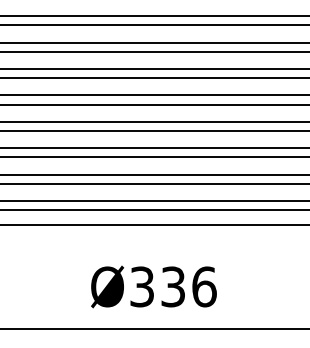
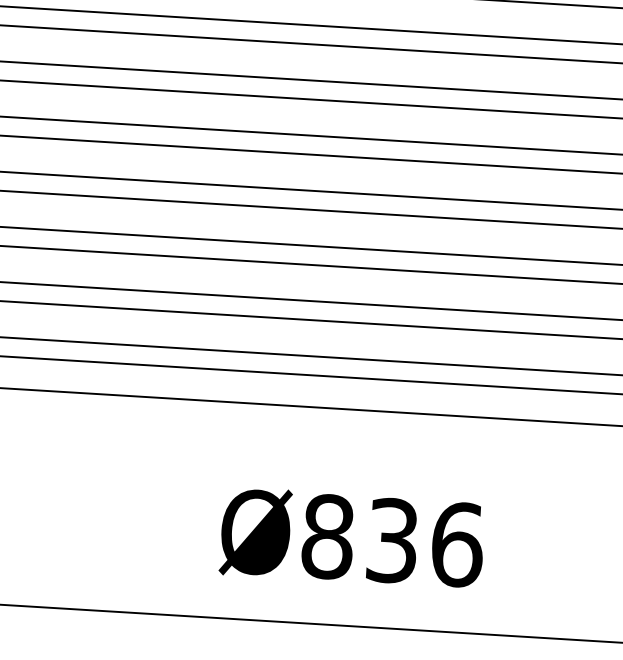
text: (142, 286) -> (328, 535), Ø336 -> Ø836

